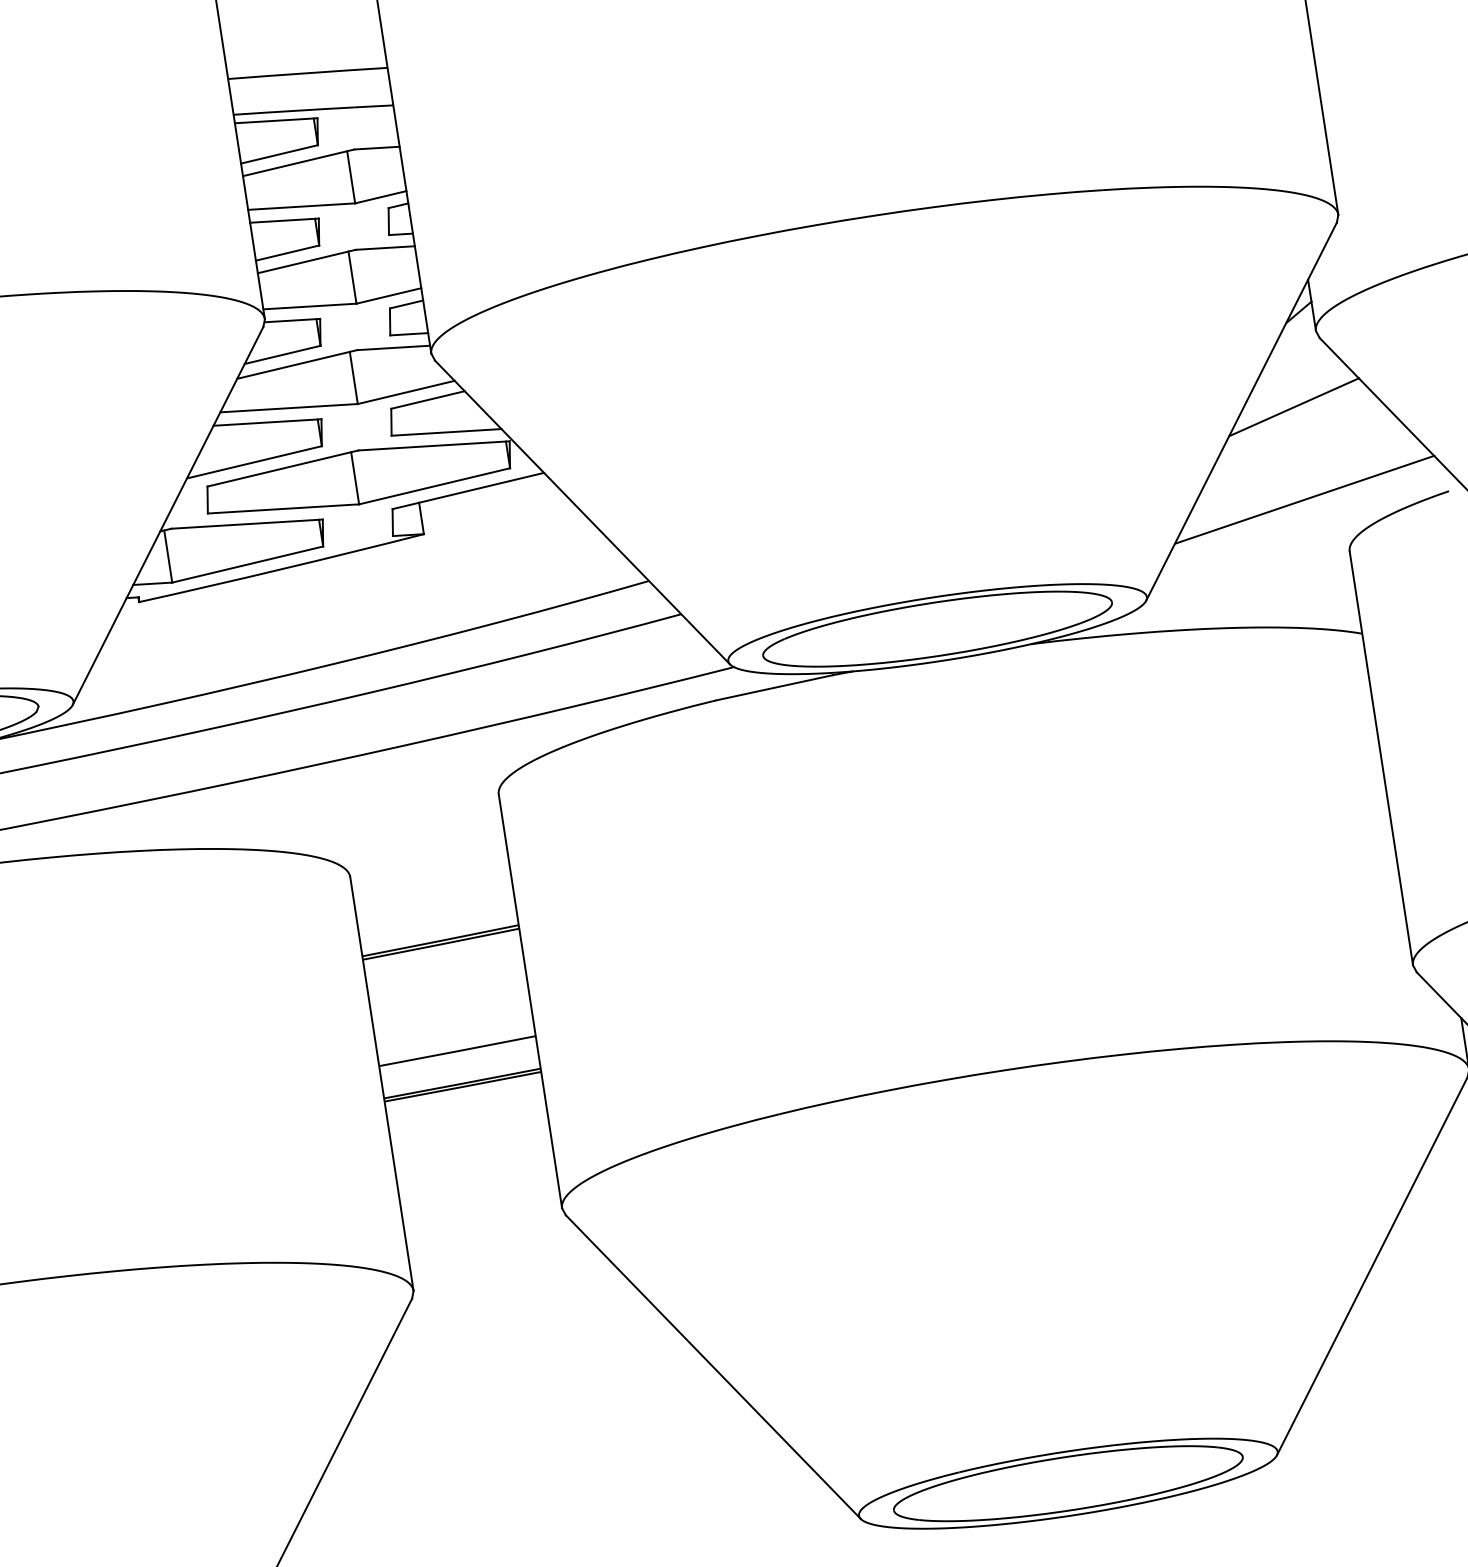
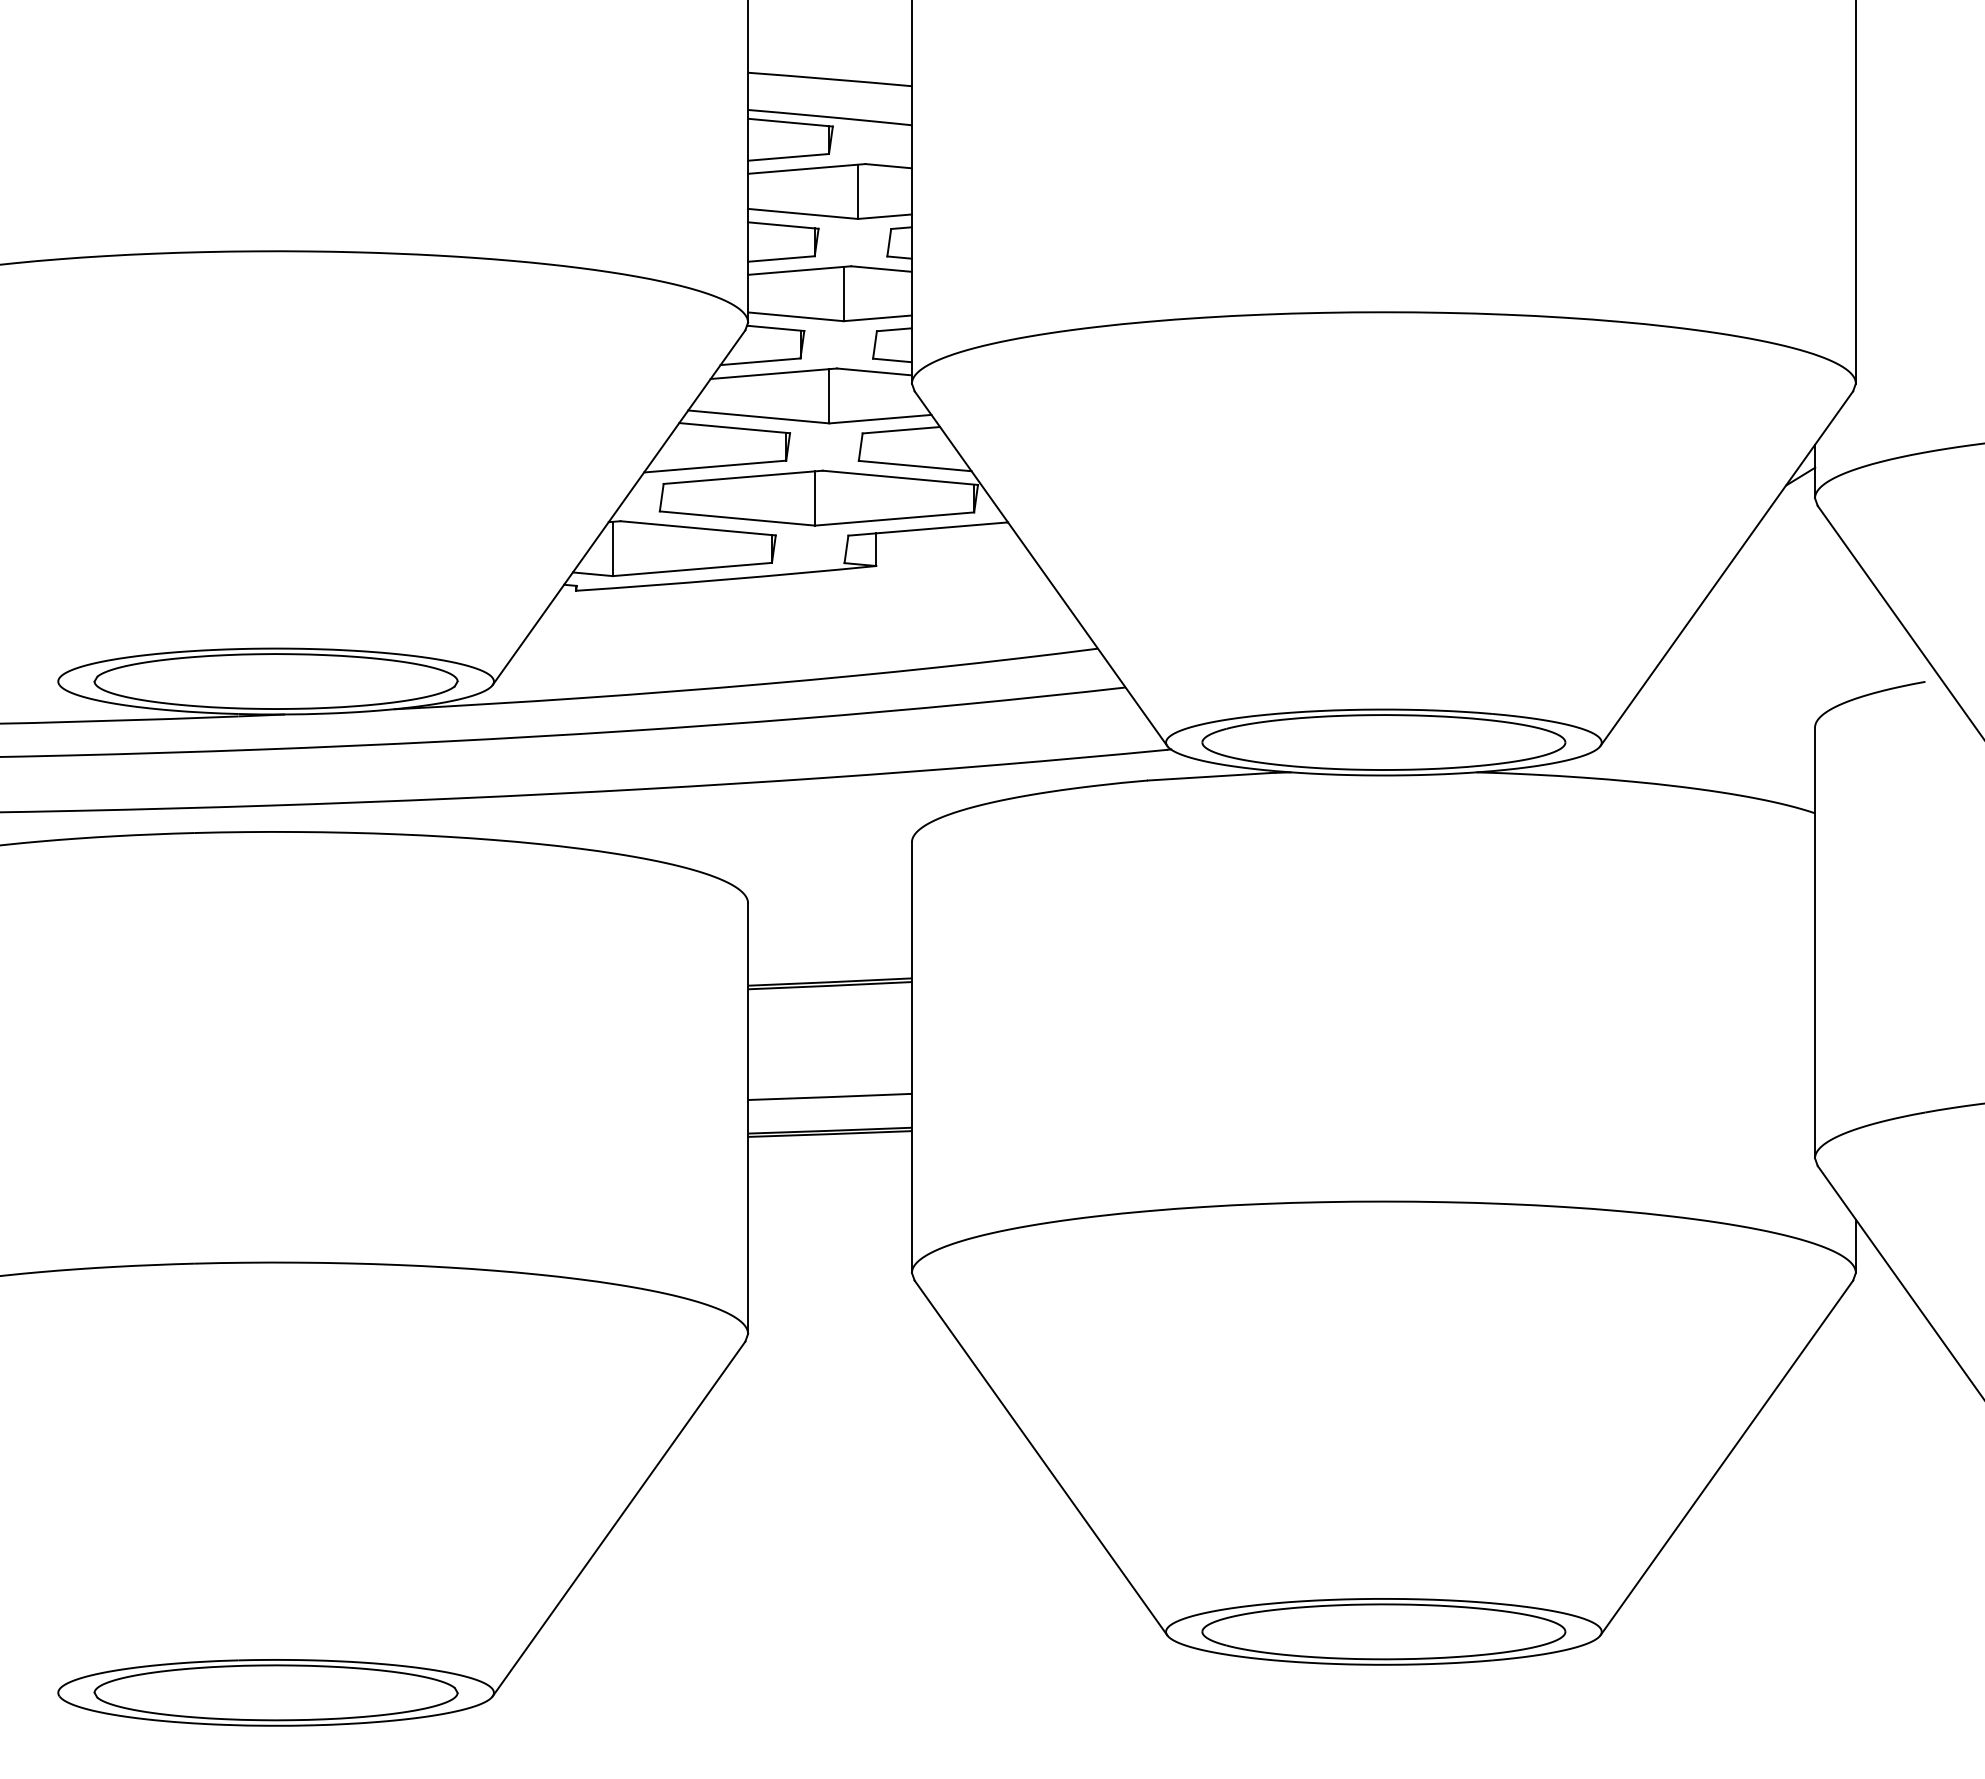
line: (1293, 407) -> (1780, 572), removed
line: (1304, 499) -> (1777, 667), removed

